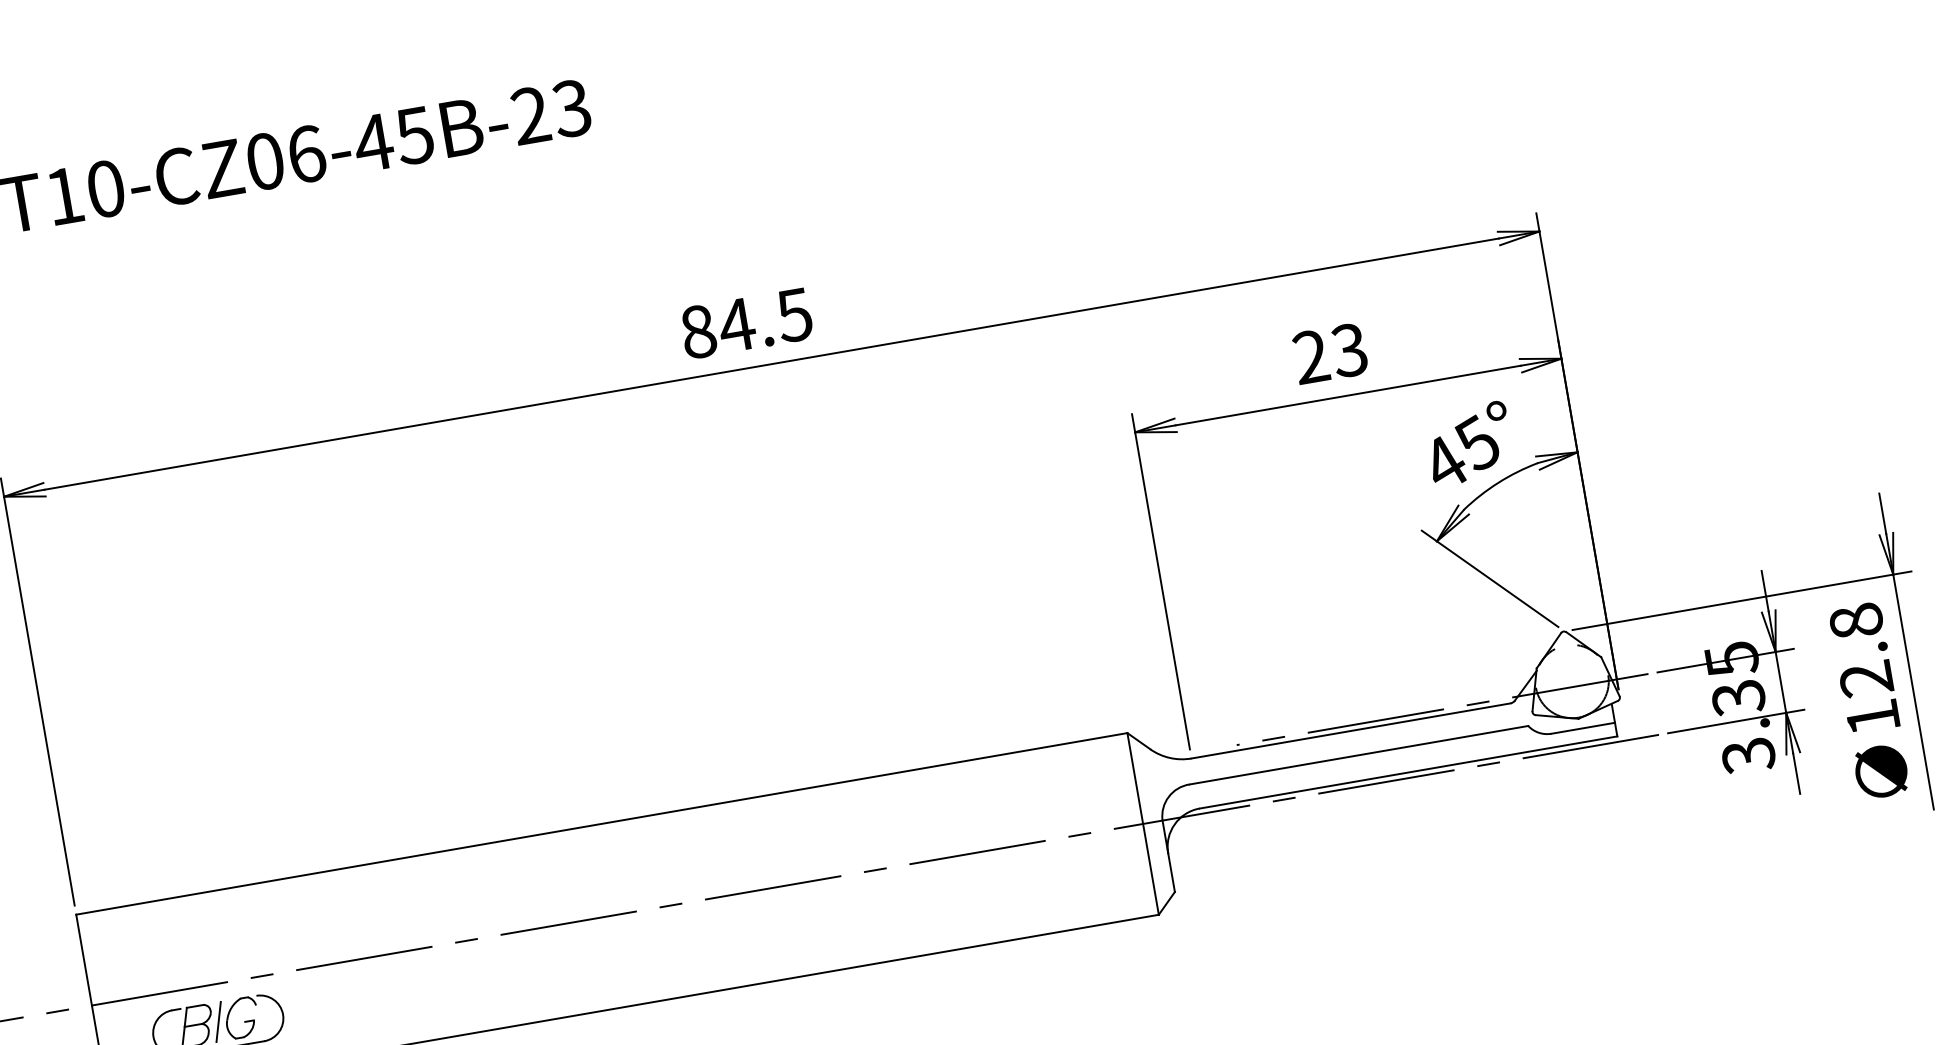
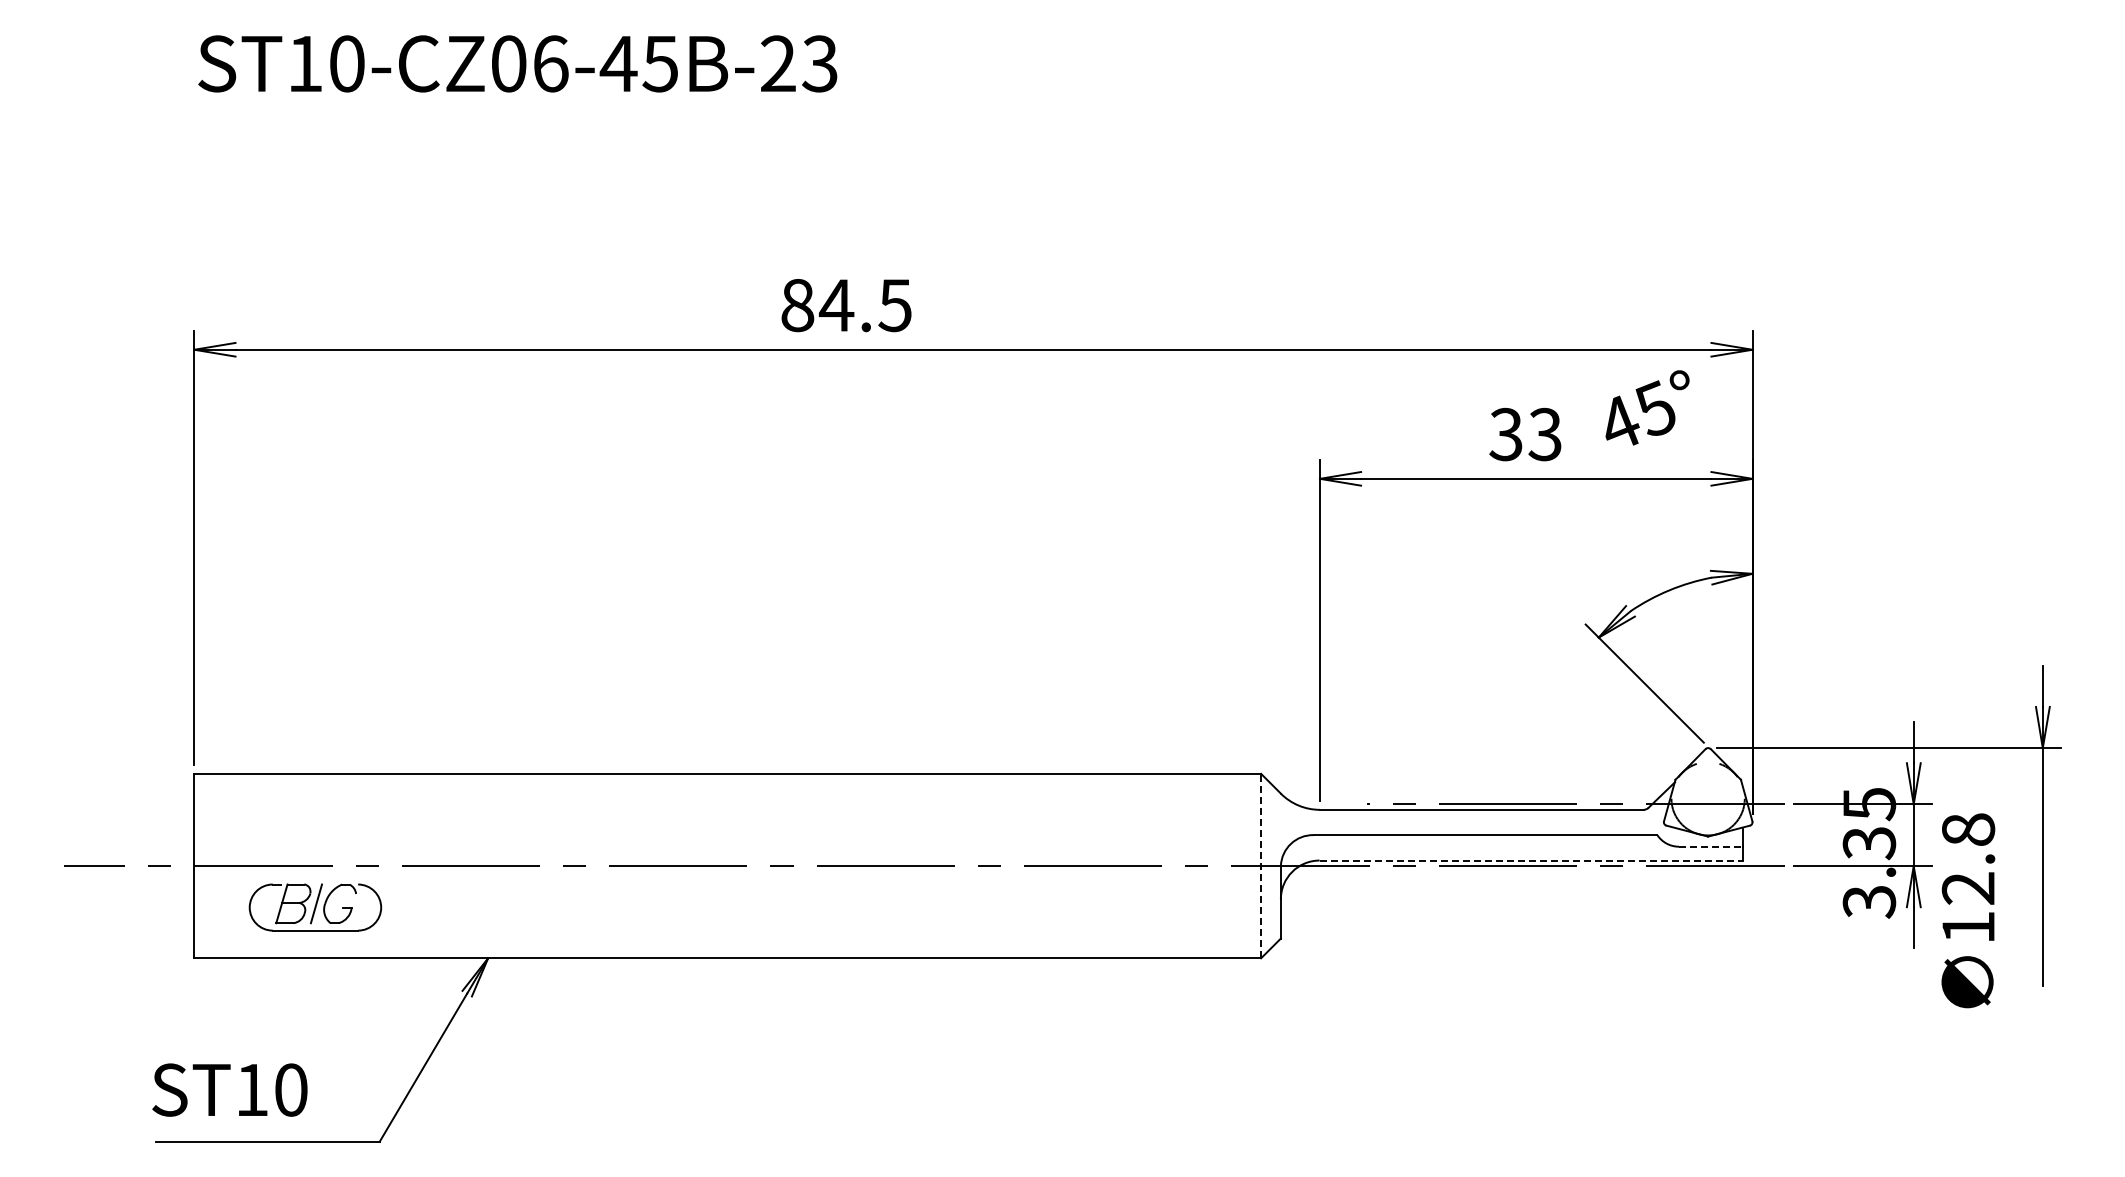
text: (746, 323) -> (846, 305), moved
text: (1310, 357) -> (1505, 434), 23 -> 33
text: (1469, 443) -> (1647, 407), moved
text: (1870, 700) -> (1968, 910), moved
line: (1583, 727) -> (1711, 846), solid -> dashed
line: (1408, 772) -> (1531, 860), solid -> dashed
line: (1143, 823) -> (1261, 865), solid -> dashed

